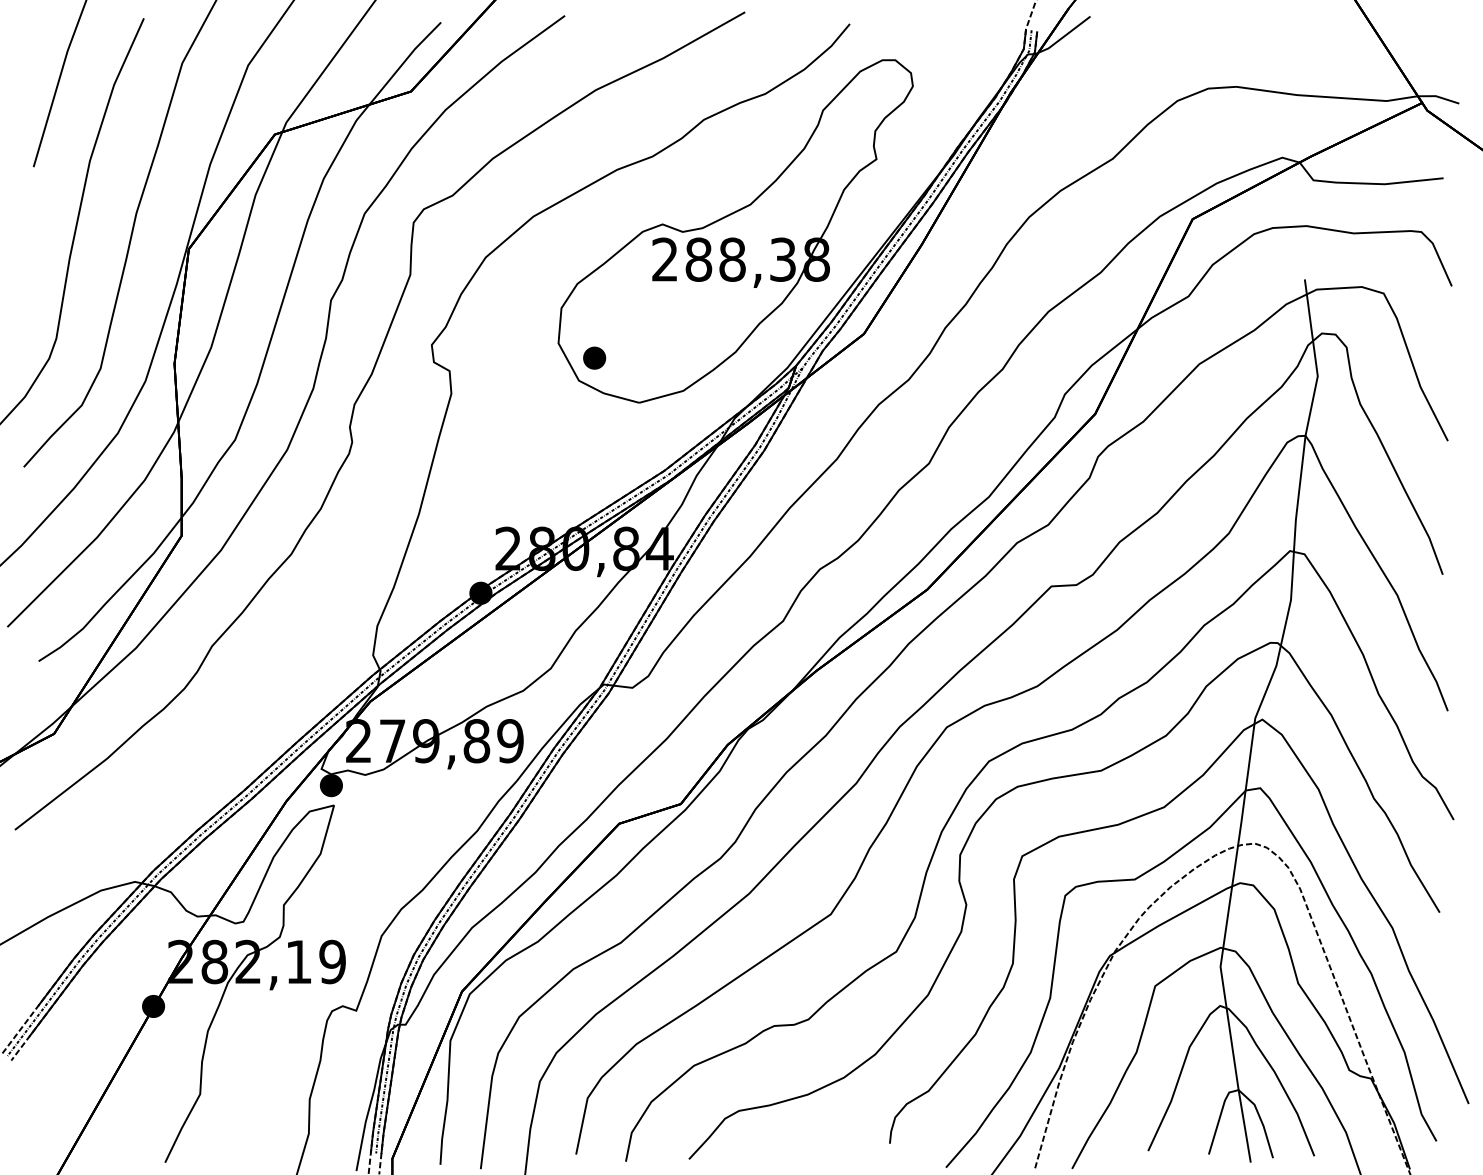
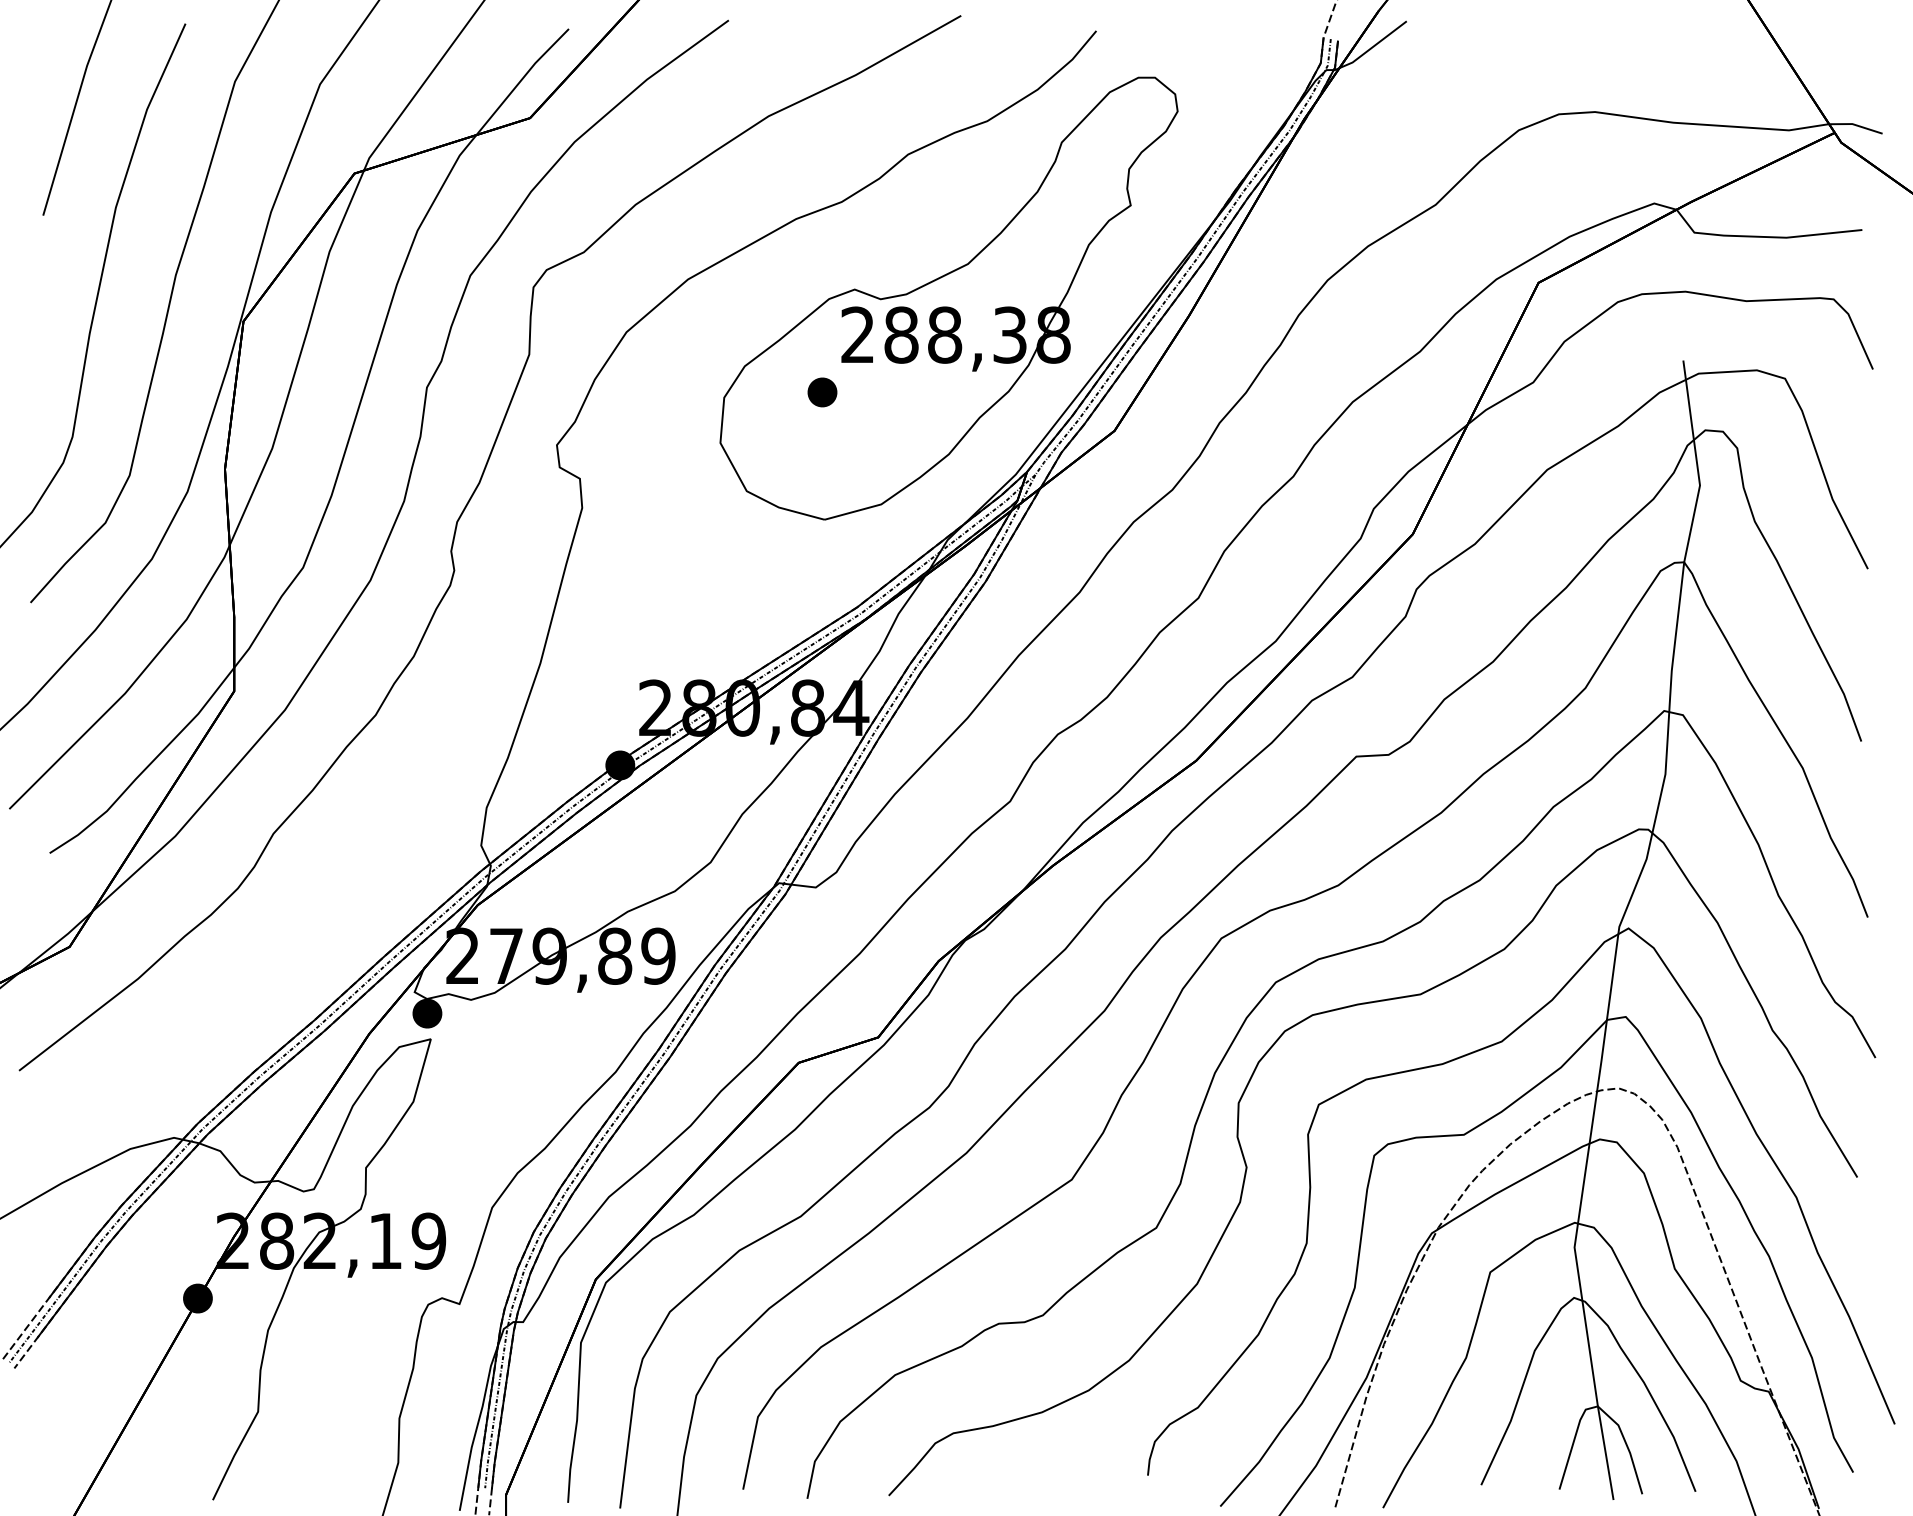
part: (594, 357) -> (822, 391), moved

